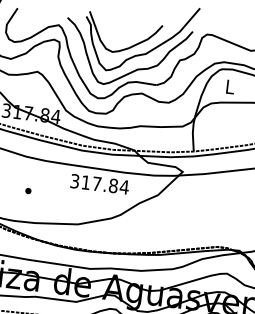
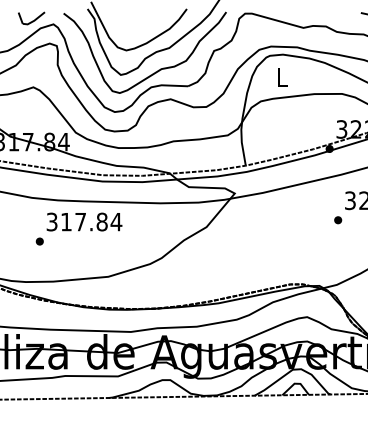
part: (42, 18) -> (31, 18), added
text: (99, 183) -> (84, 221), moved

